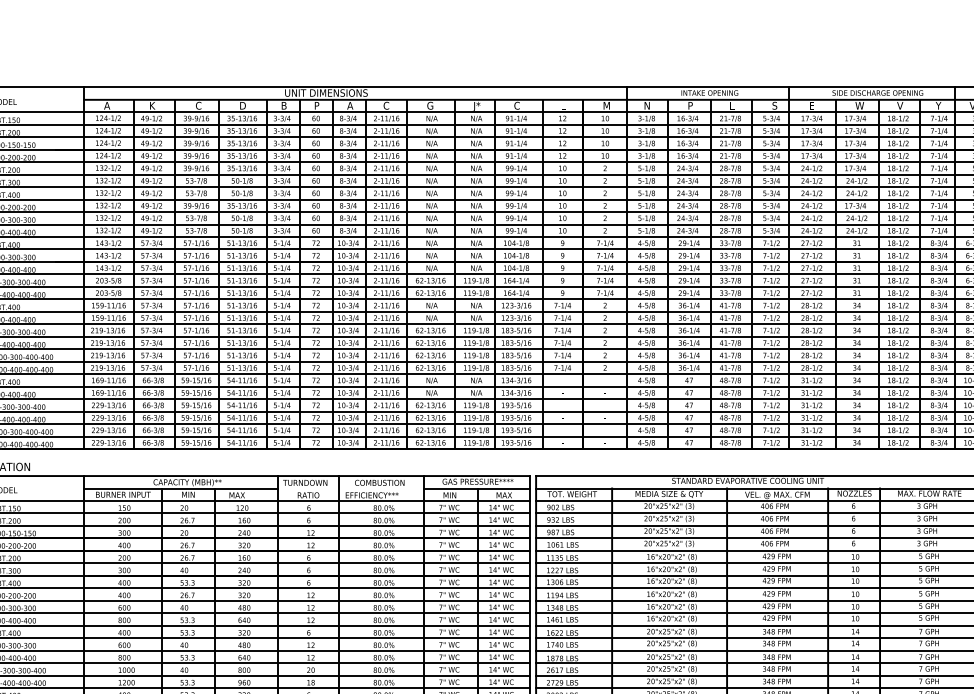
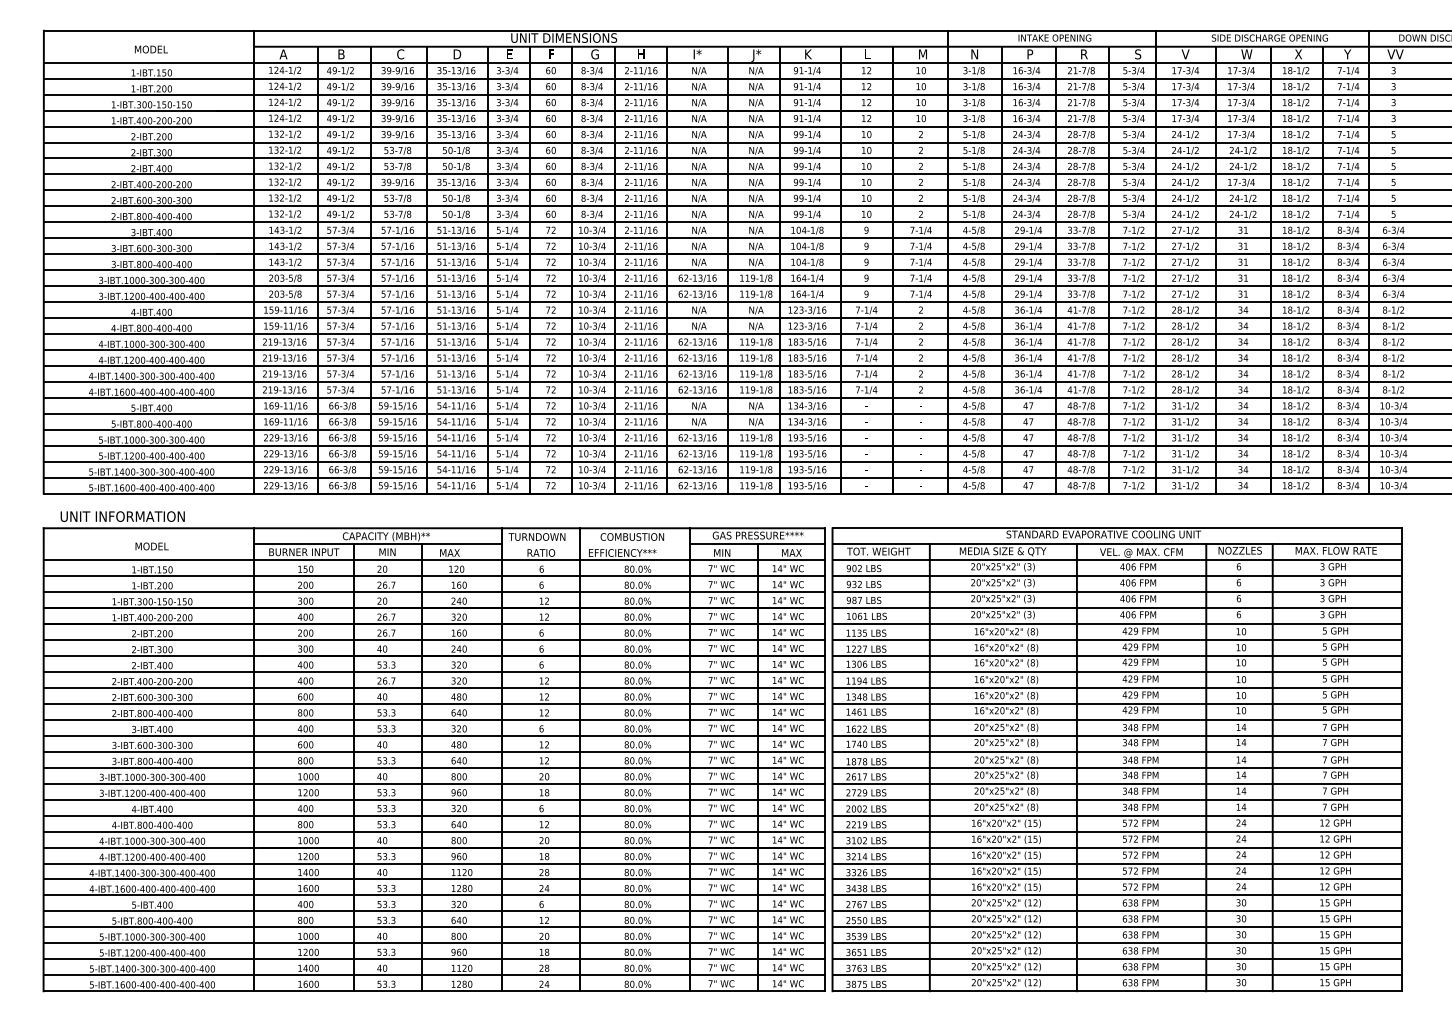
text: (153, 105) -> (342, 54), K -> B
text: (284, 105) -> (510, 54), B -> E
text: (316, 105) -> (551, 54), P -> F
text: (350, 105) -> (594, 54), A -> G
text: (386, 105) -> (640, 54), C -> H
text: (430, 105) -> (697, 54), G -> I*
text: (516, 105) -> (807, 54), C -> K
text: (732, 105) -> (1084, 54), L -> R
text: (811, 105) -> (1185, 54), E -> V
text: (900, 105) -> (1298, 54), V -> X

